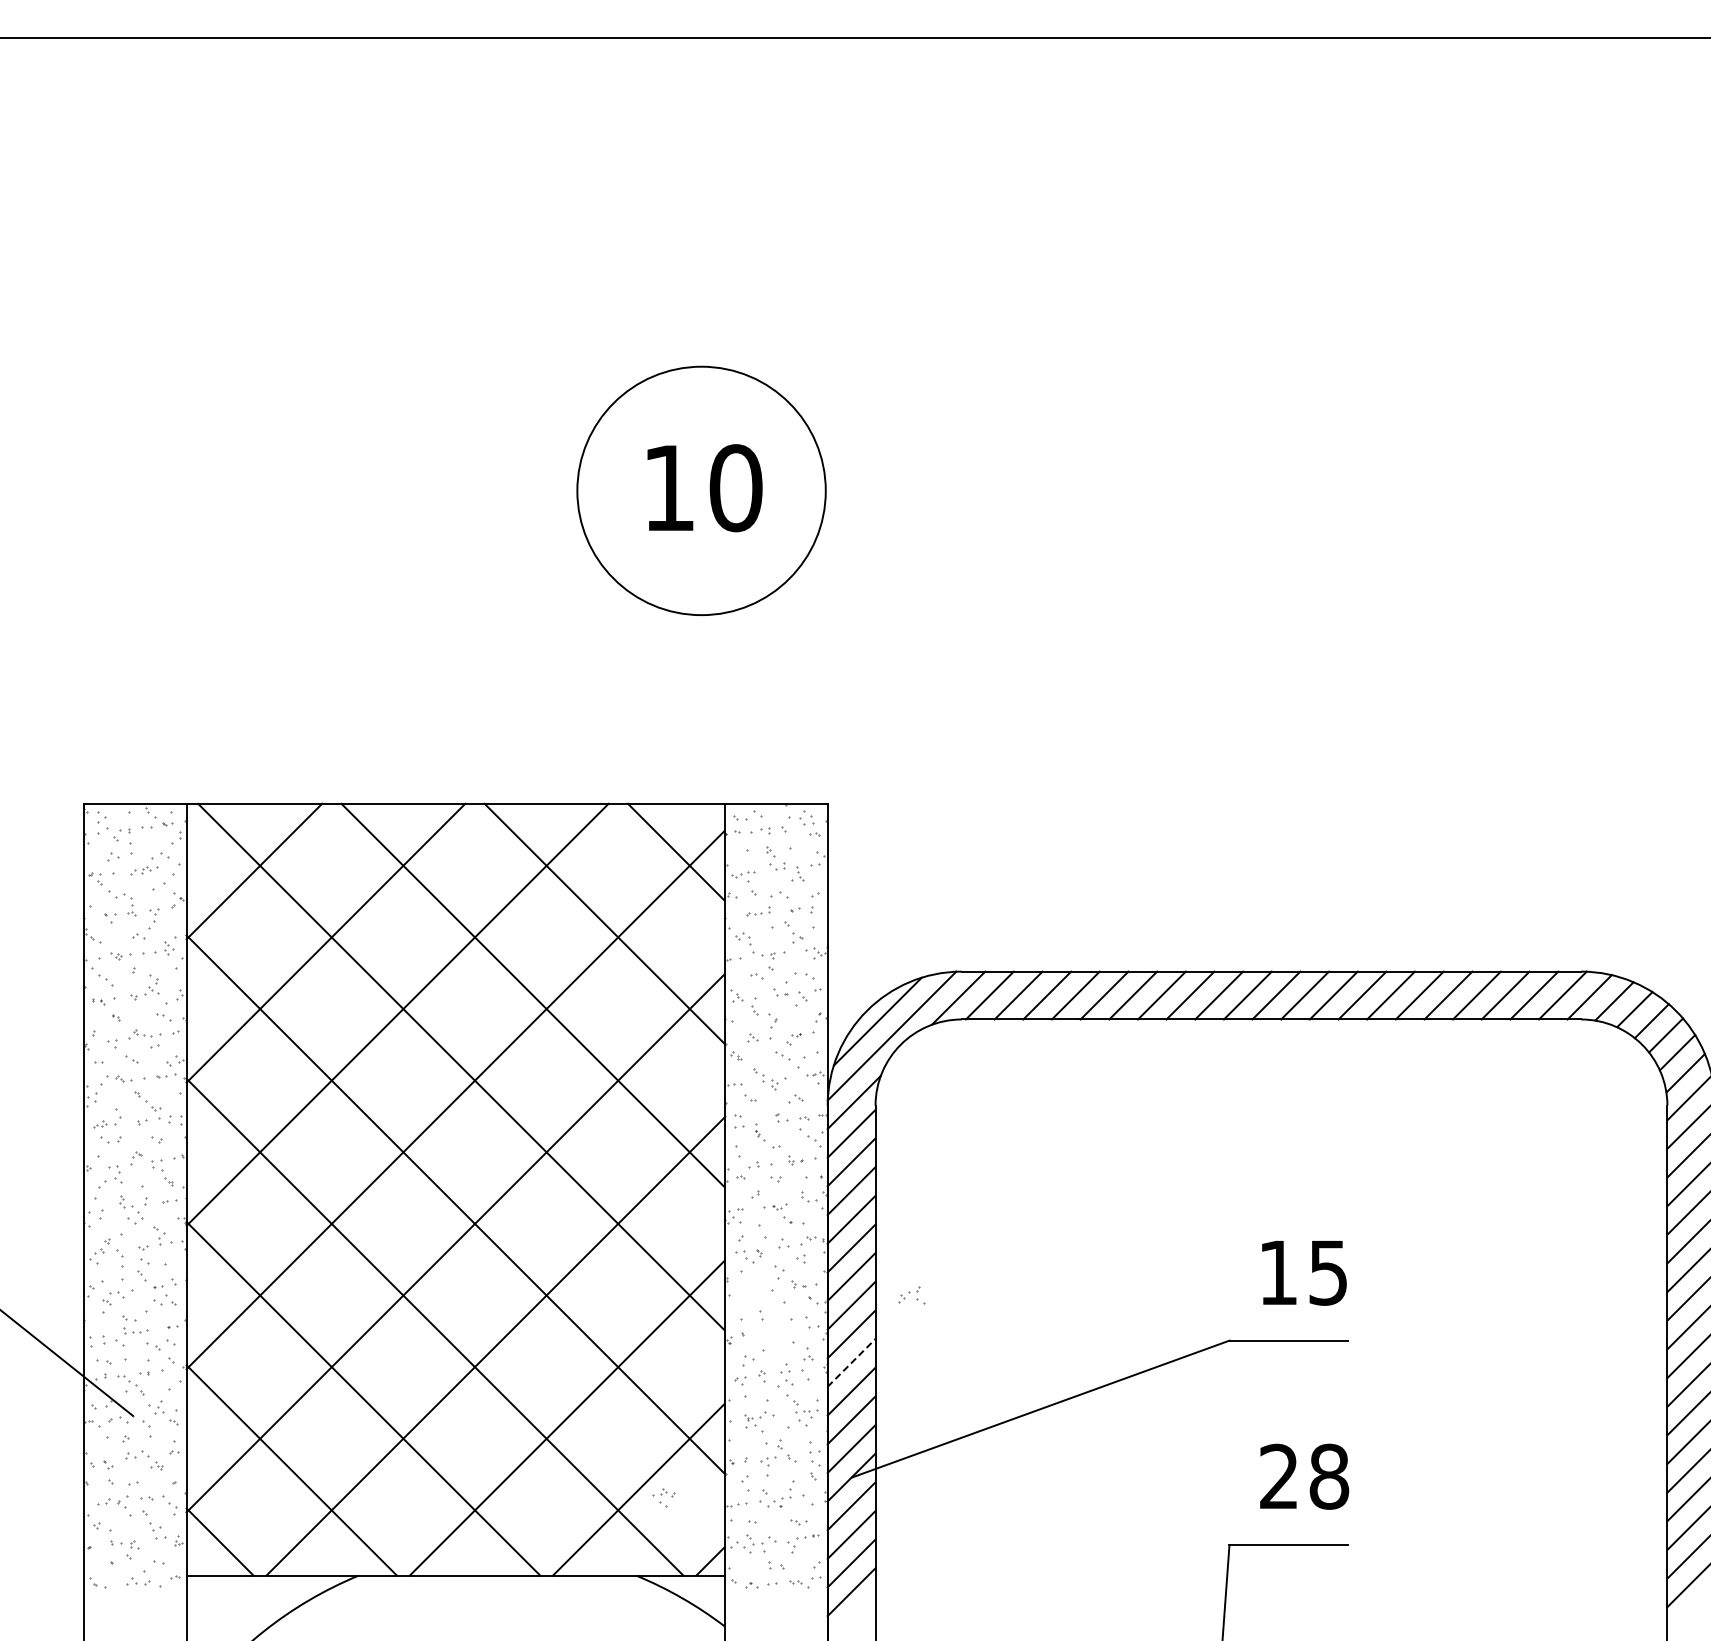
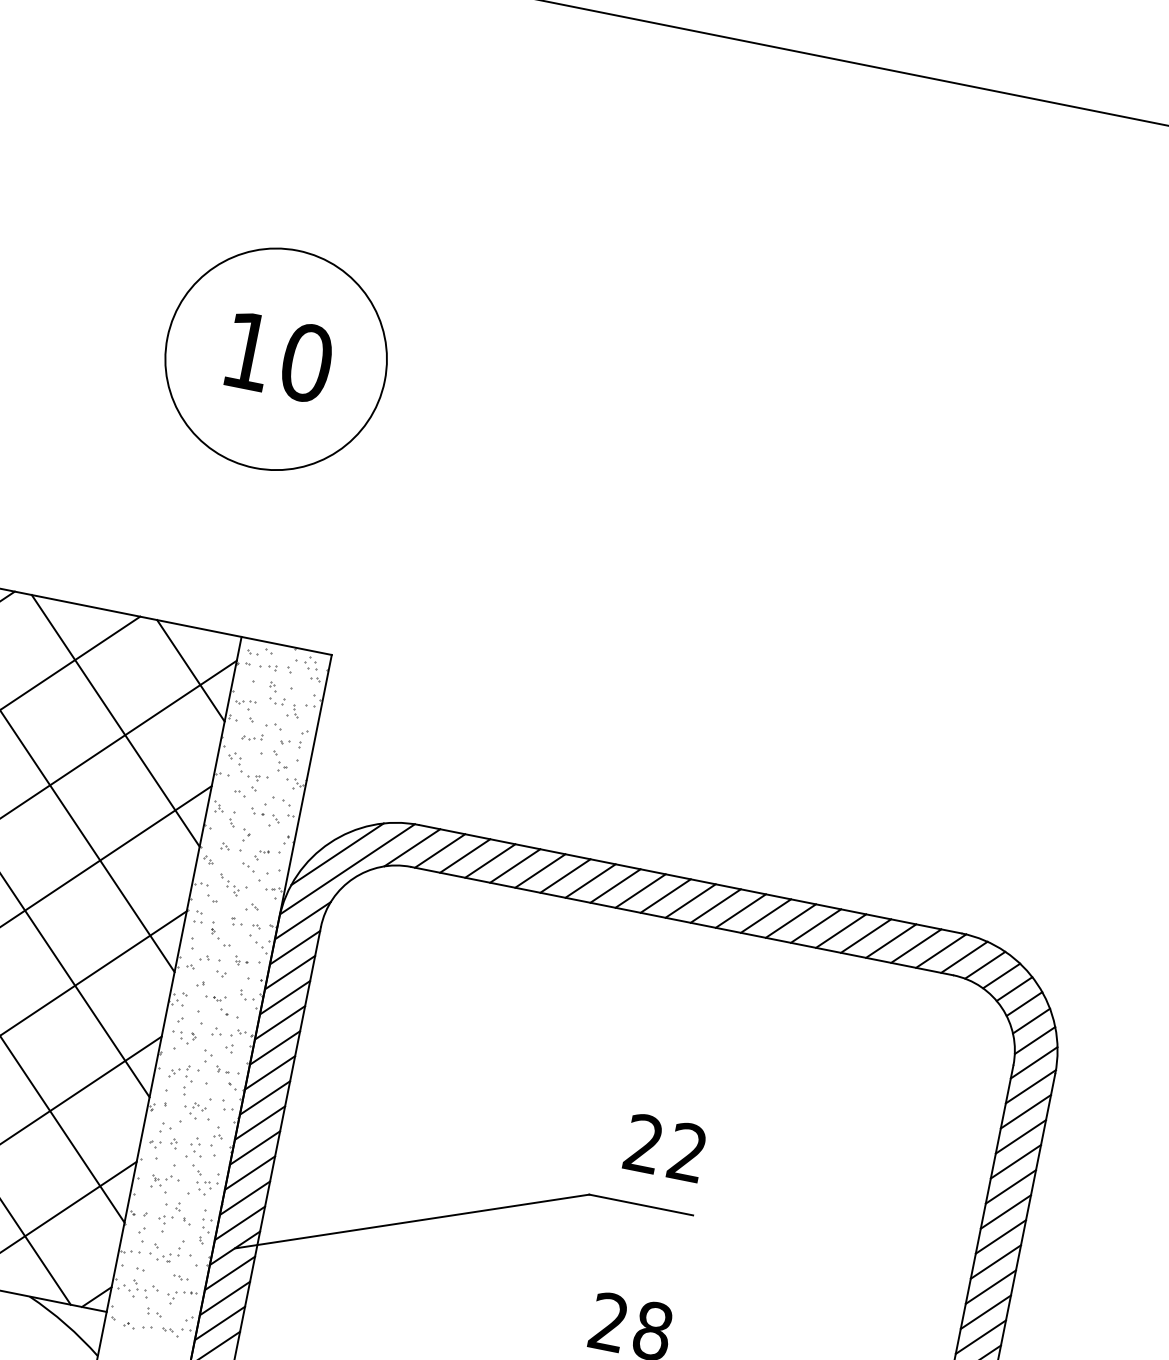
text: (1302, 1272) -> (665, 1147), 15 -> 22
part: (911, 1295) -> (180, 1071), moved
line: (851, 1362) -> (254, 1147), dashed -> solid
part: (663, 1497) -> (194, 1110), moved

